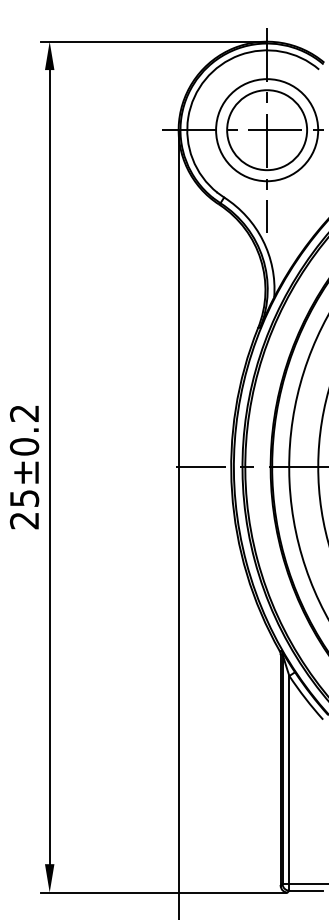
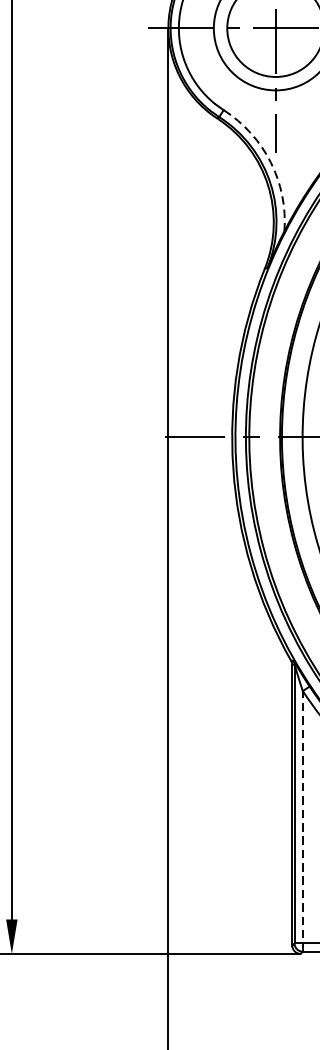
arc: (262, 240) -> (270, 162), solid -> dashed
line: (289, 782) -> (302, 820), solid -> dashed

